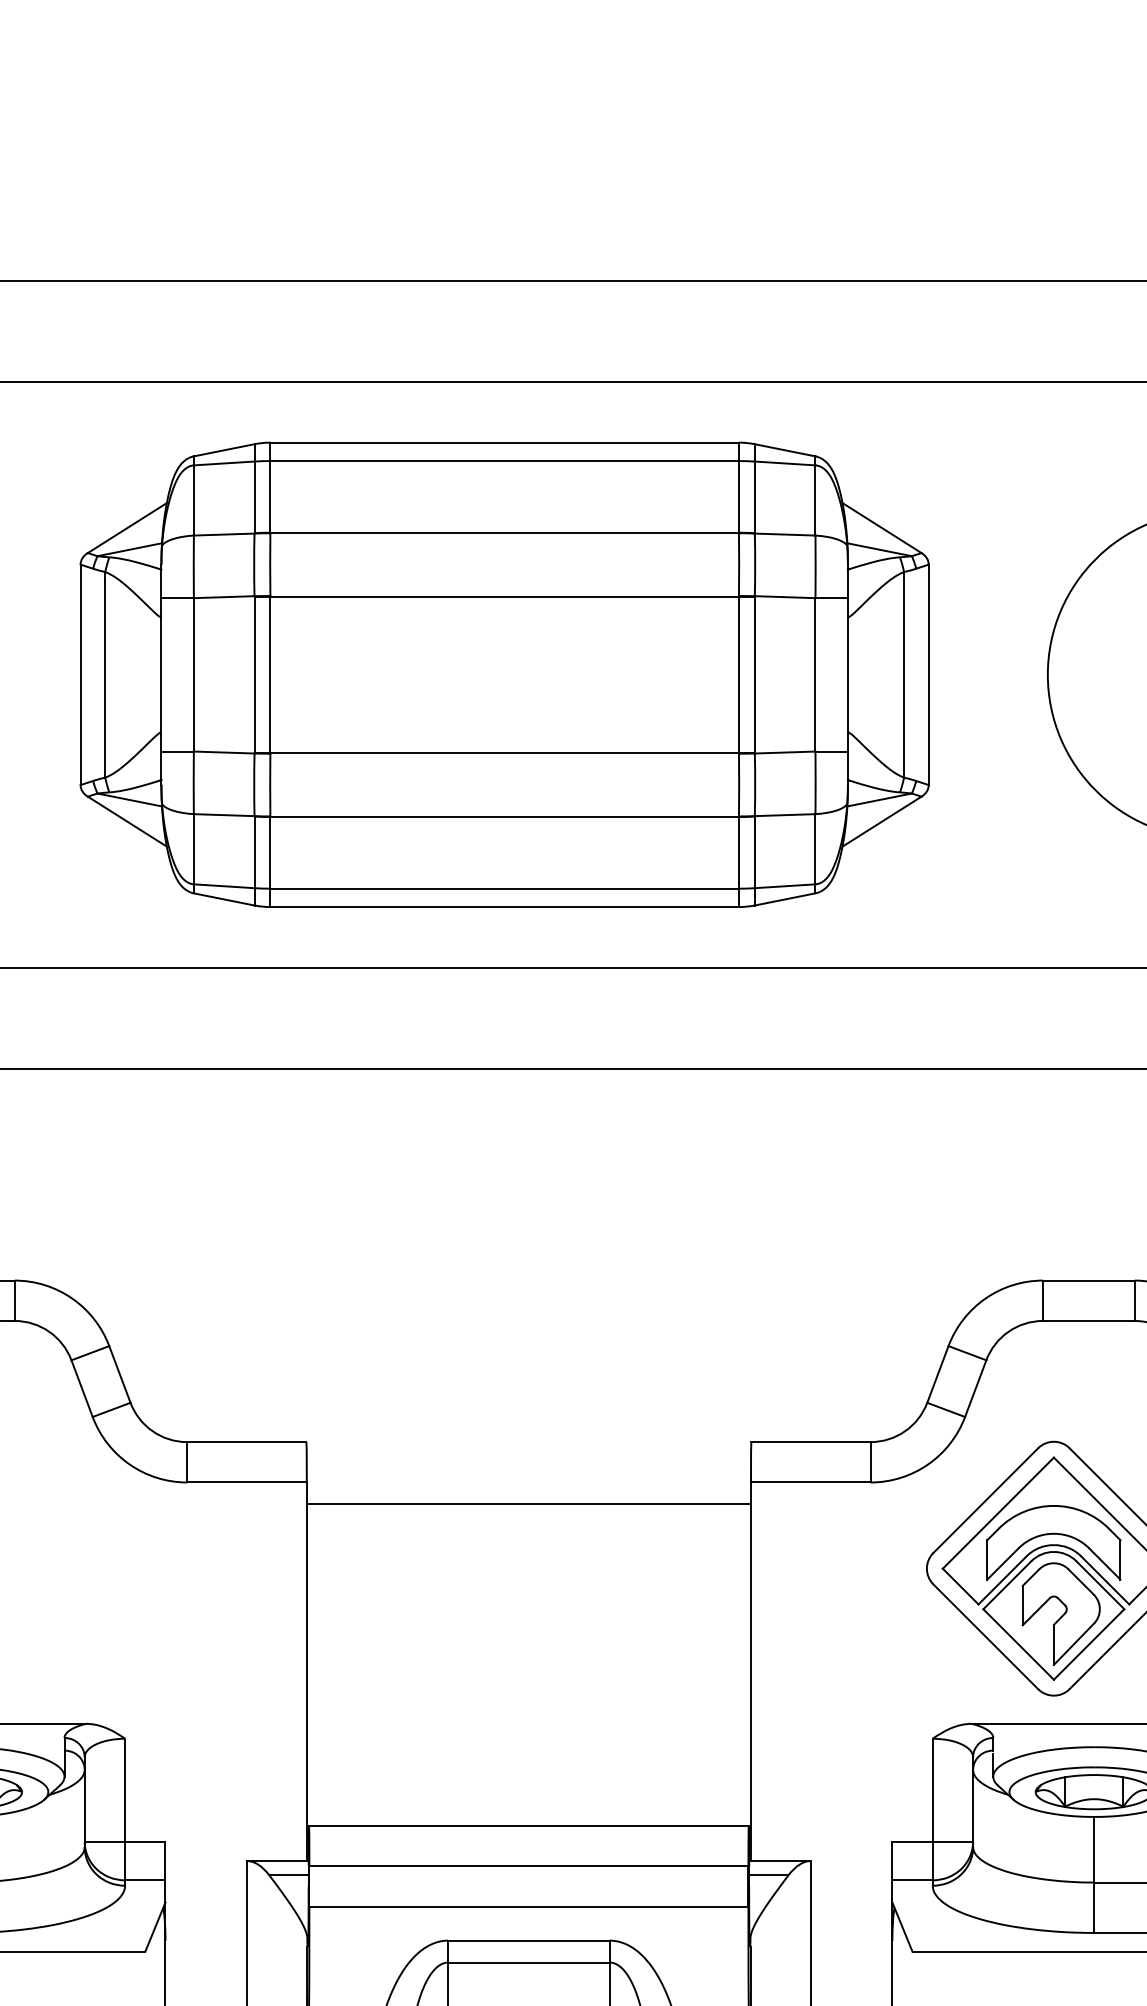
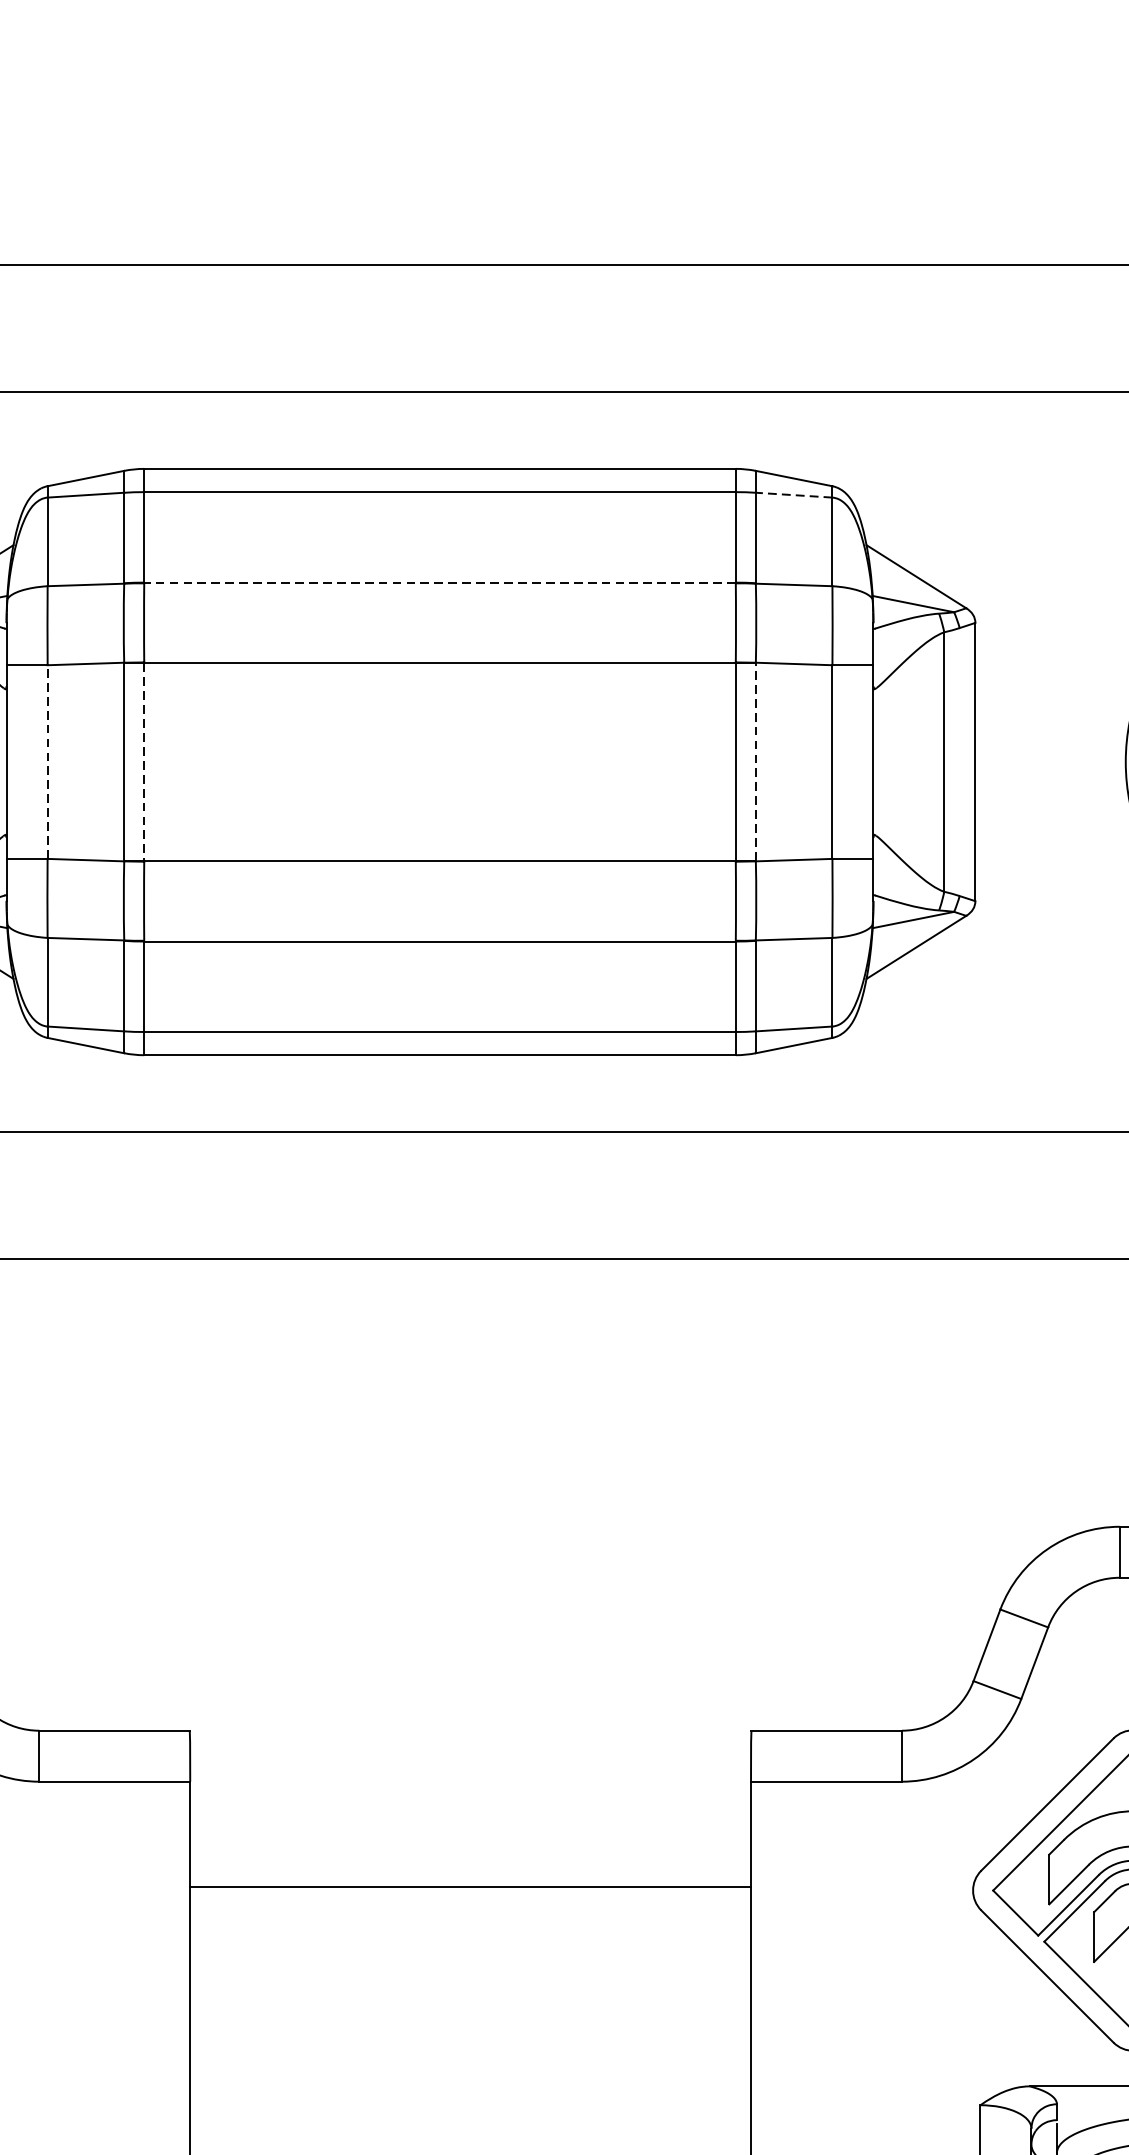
line: (784, 463) -> (793, 495), solid -> dashed
line: (504, 532) -> (439, 582), solid -> dashed
line: (193, 674) -> (47, 761), solid -> dashed
line: (754, 674) -> (755, 761), solid -> dashed
line: (270, 675) -> (144, 762), solid -> dashed
line: (528, 1503) -> (470, 1886), moved

